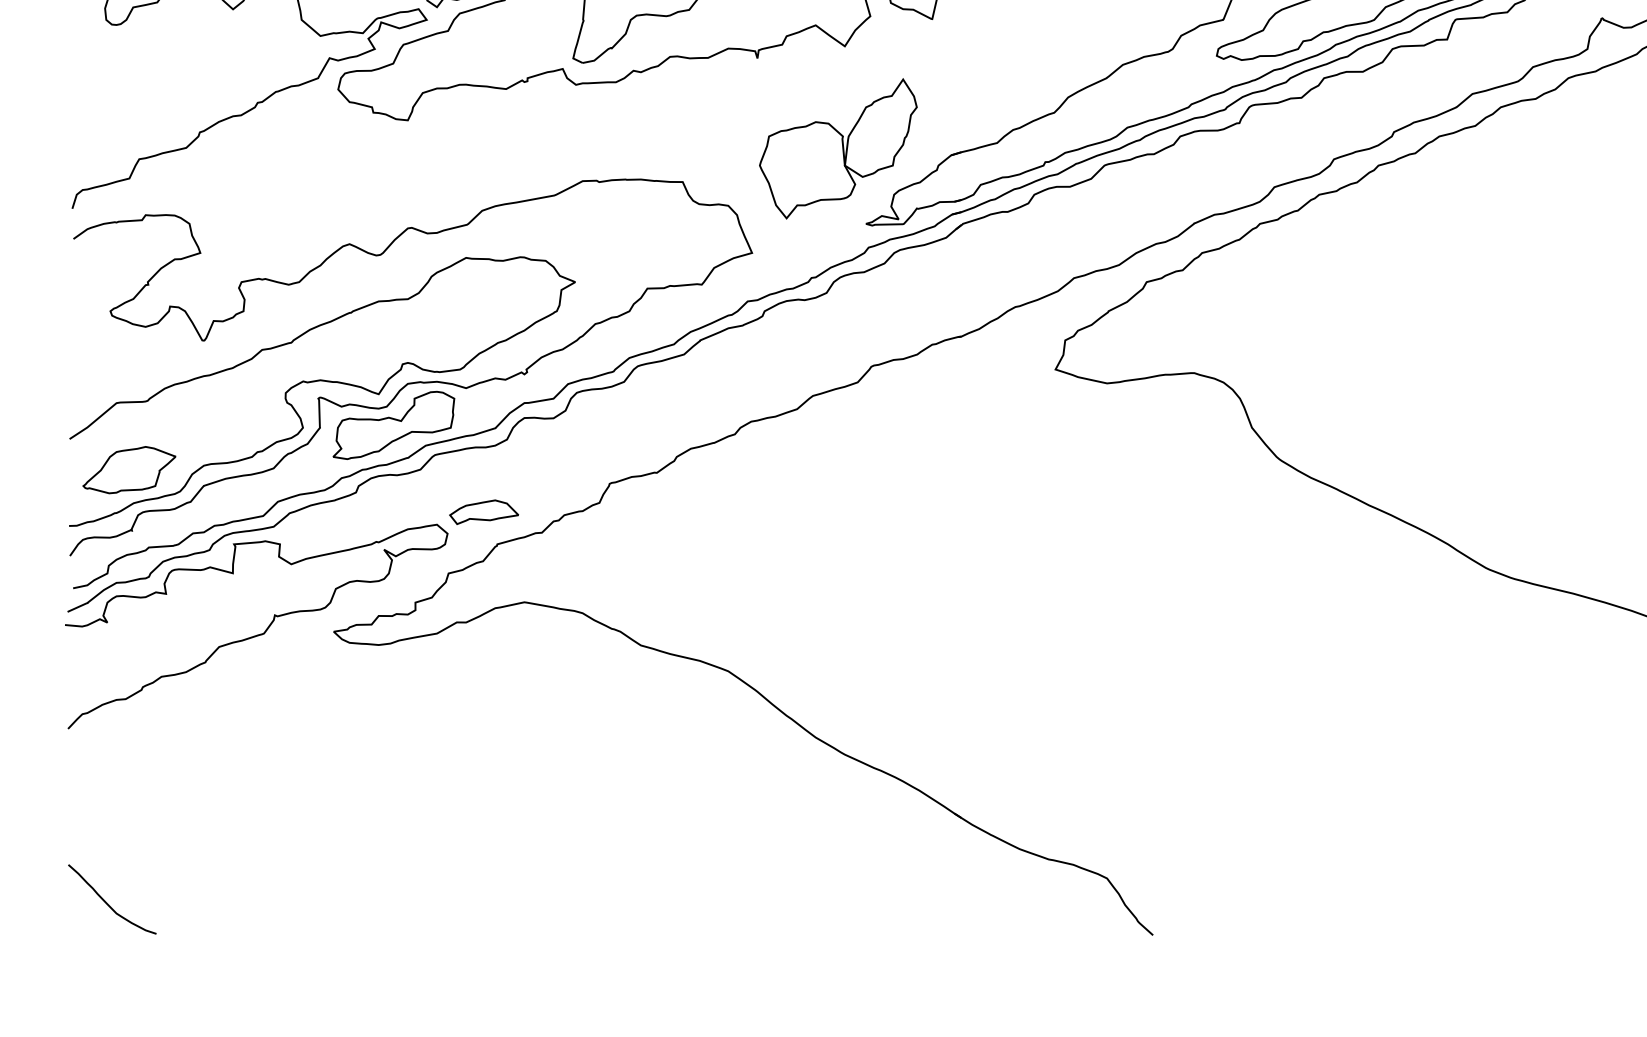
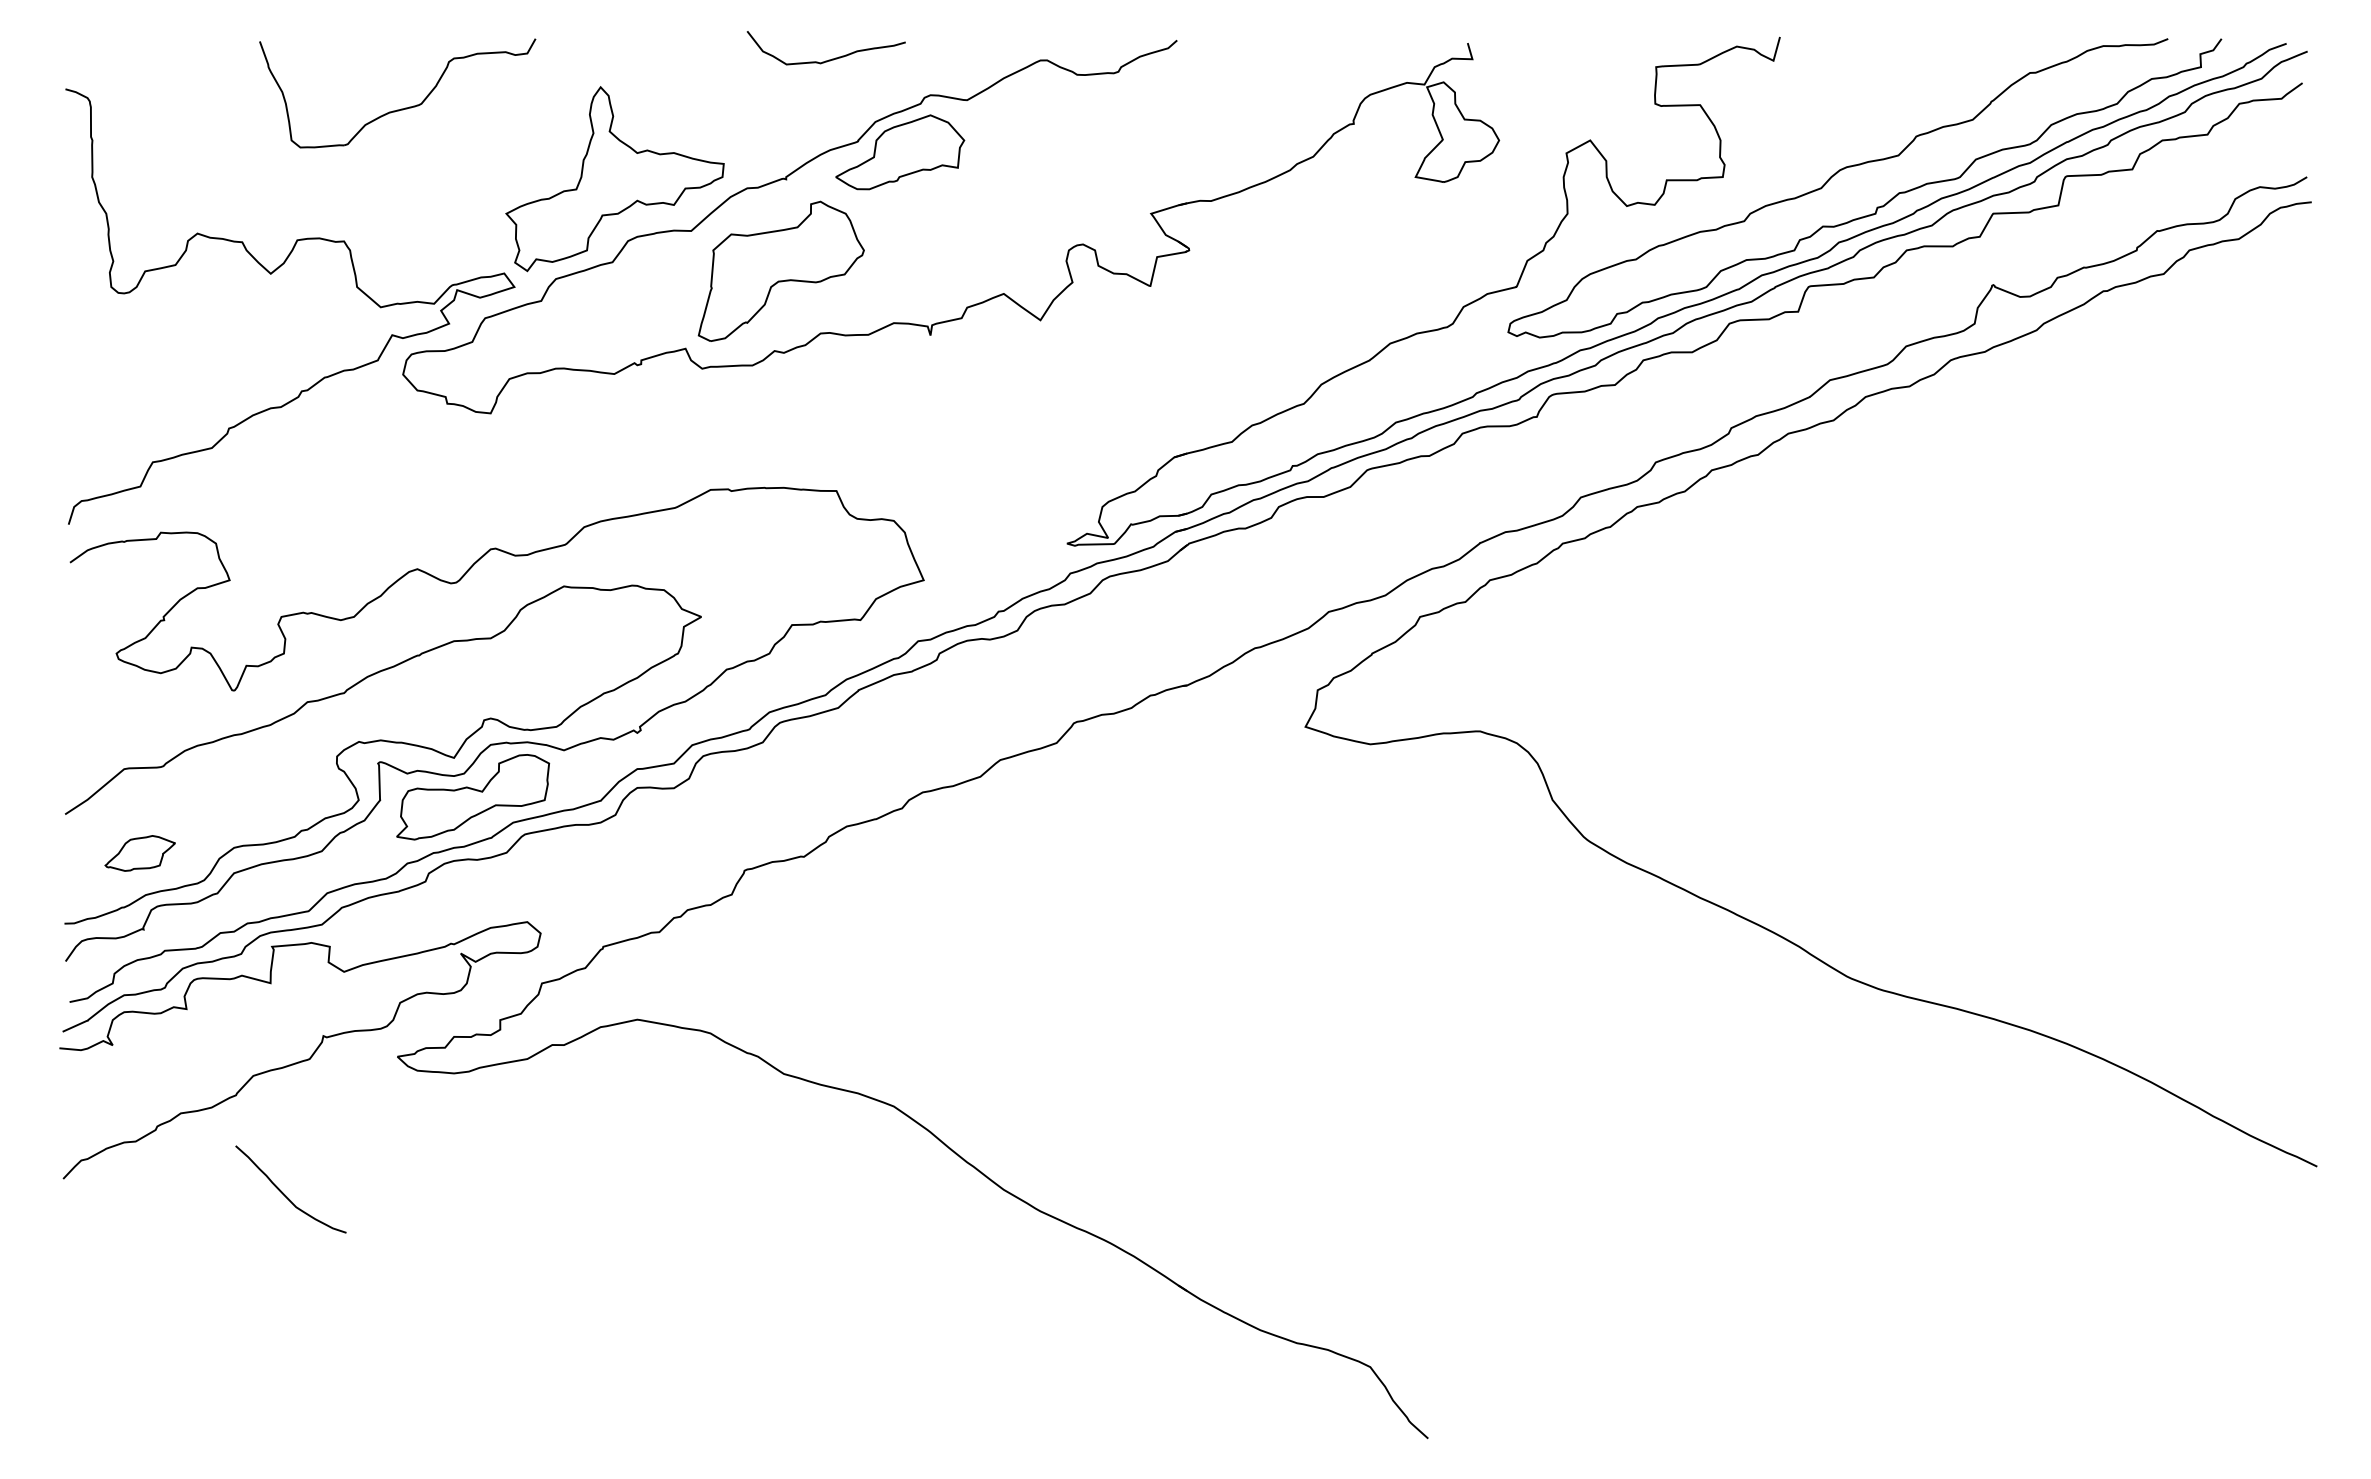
part: (837, 148) -> (1031, 448), removed
part: (128, 470) -> (139, 853), size x0.6
part: (484, 512) -> (586, 906), removed
curve: (108, 903) -> (285, 1194), moved

